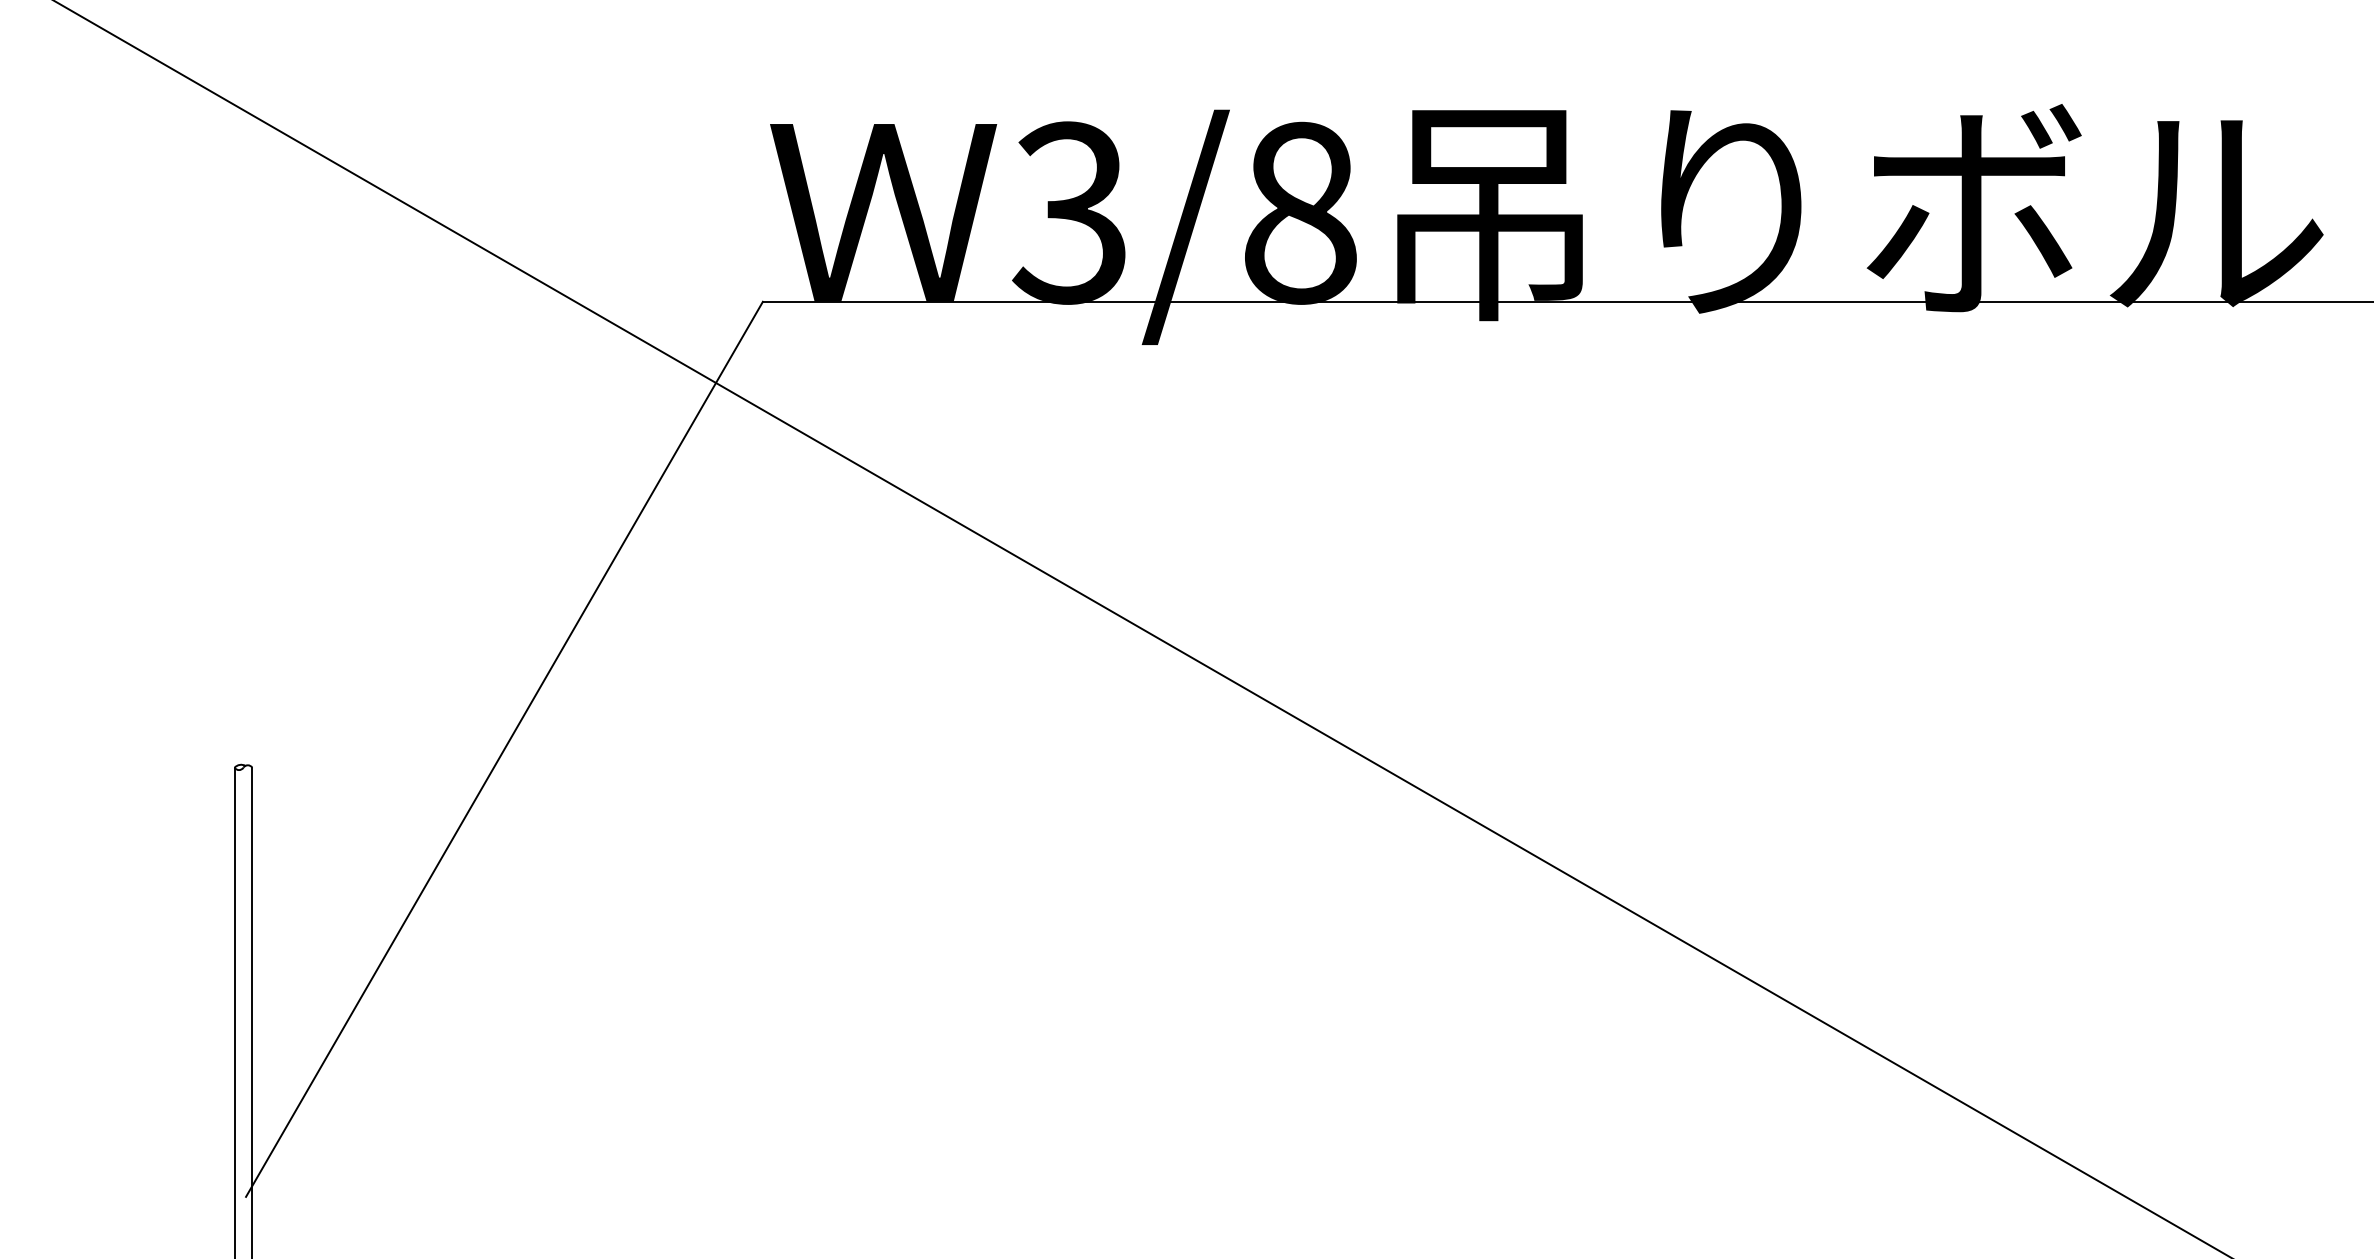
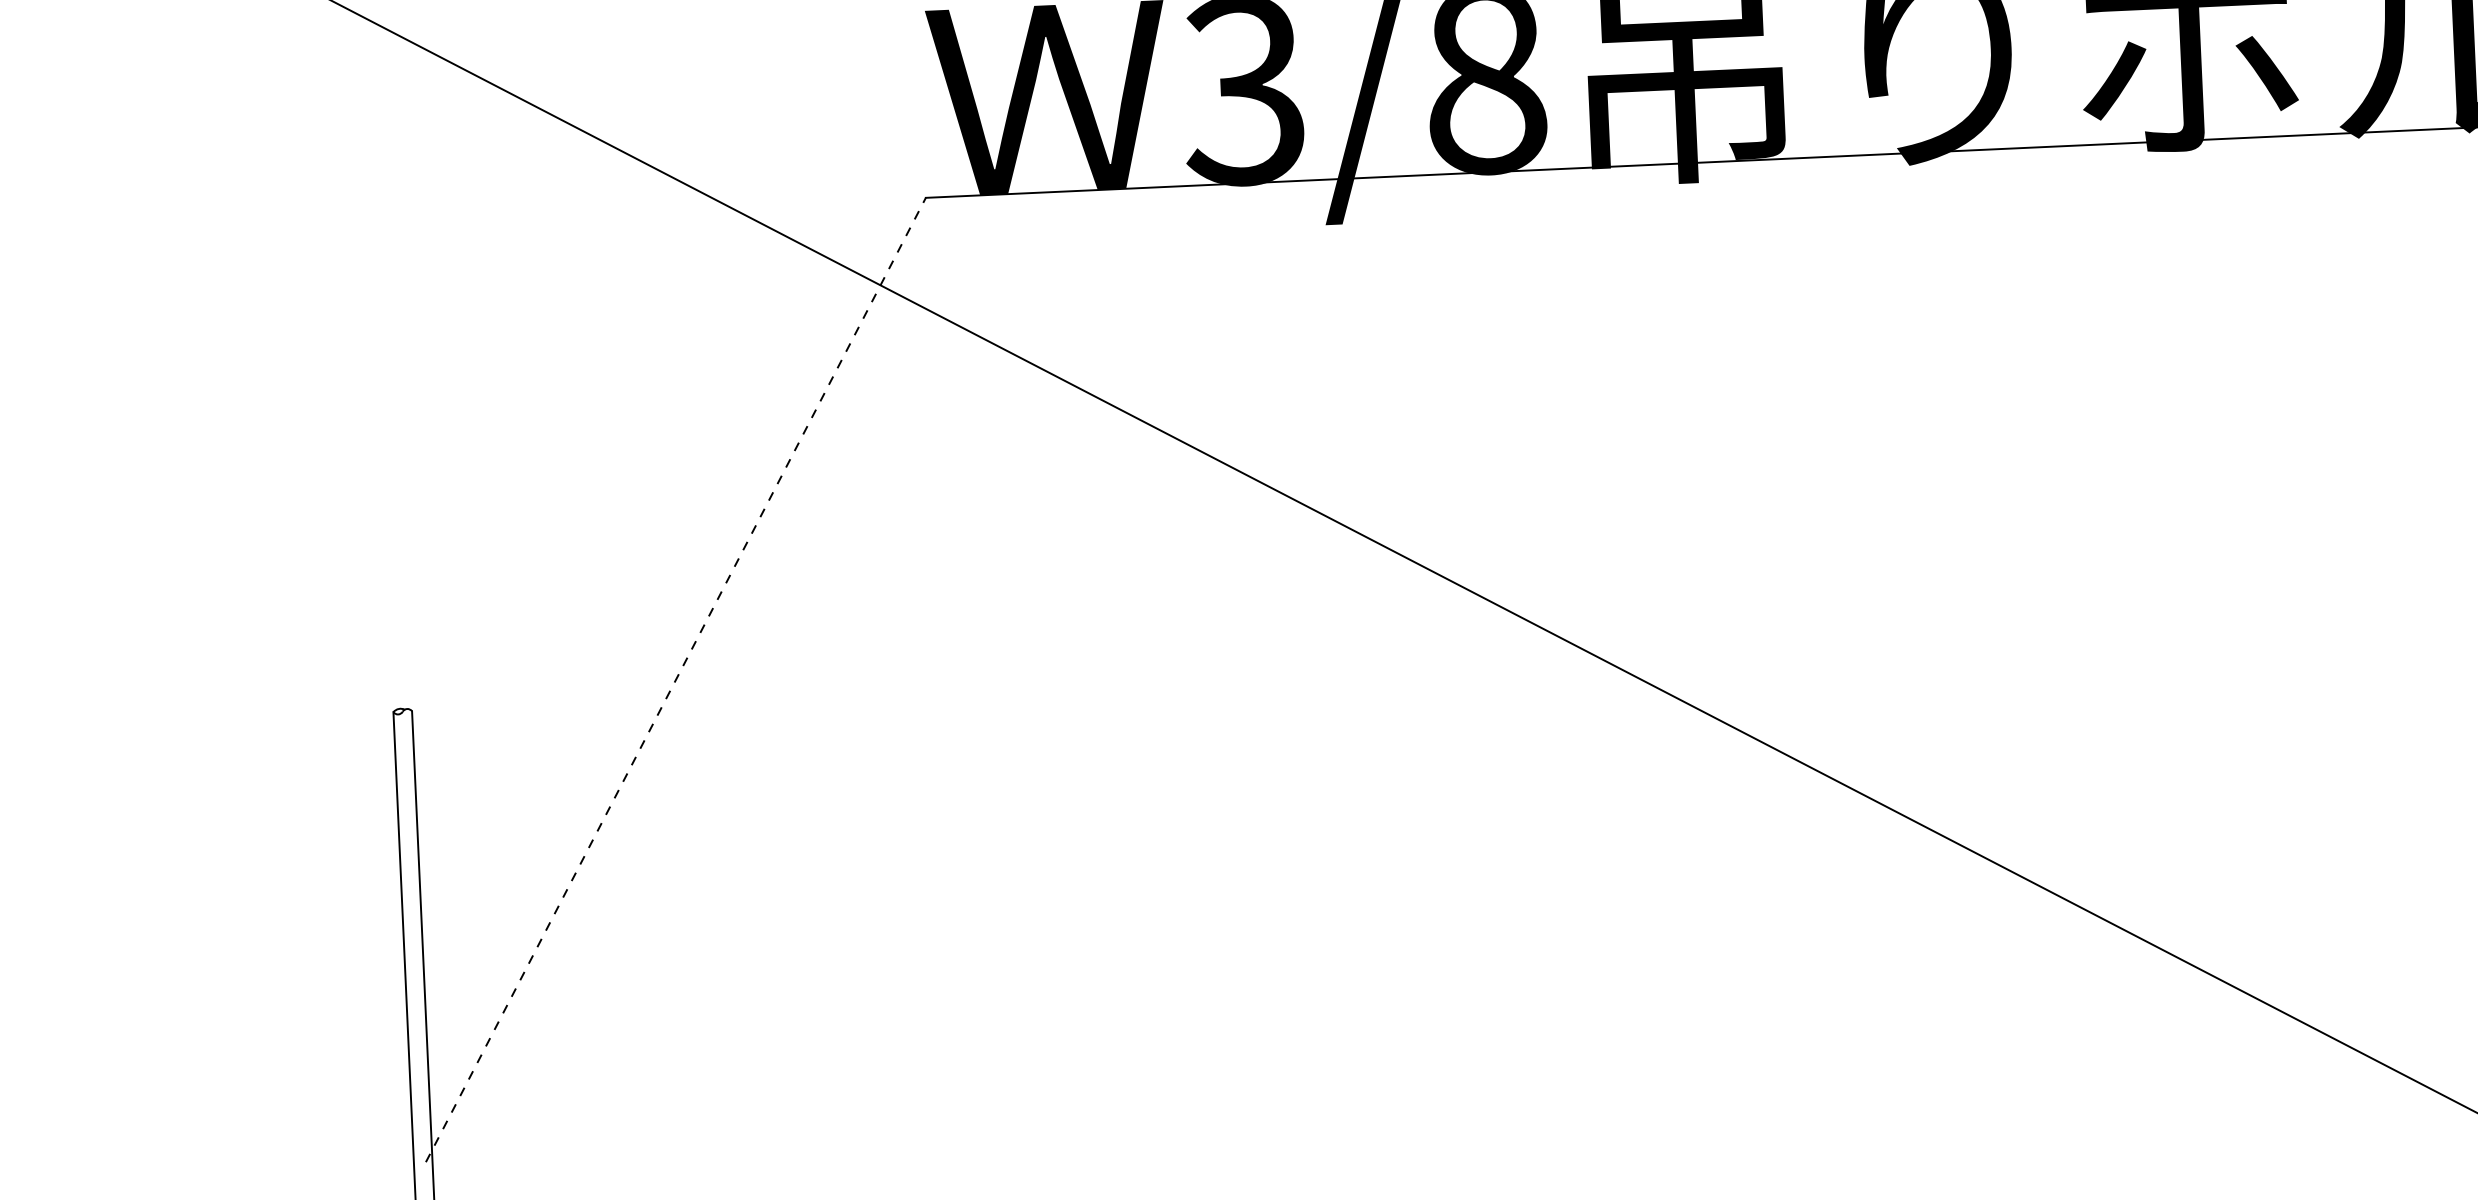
line: (504, 749) -> (675, 680), solid -> dashed

